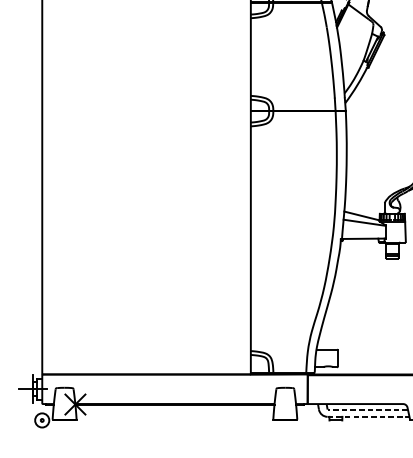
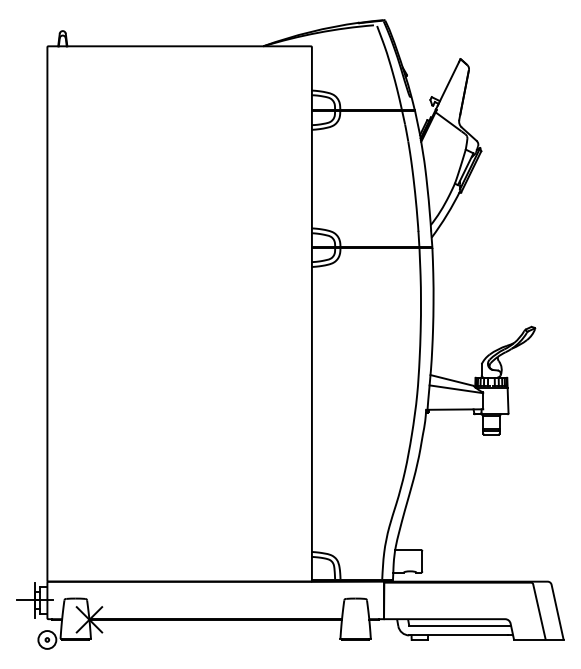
line: (367, 409) -> (460, 626), dashed -> solid
line: (366, 416) -> (458, 635), dashed -> solid

